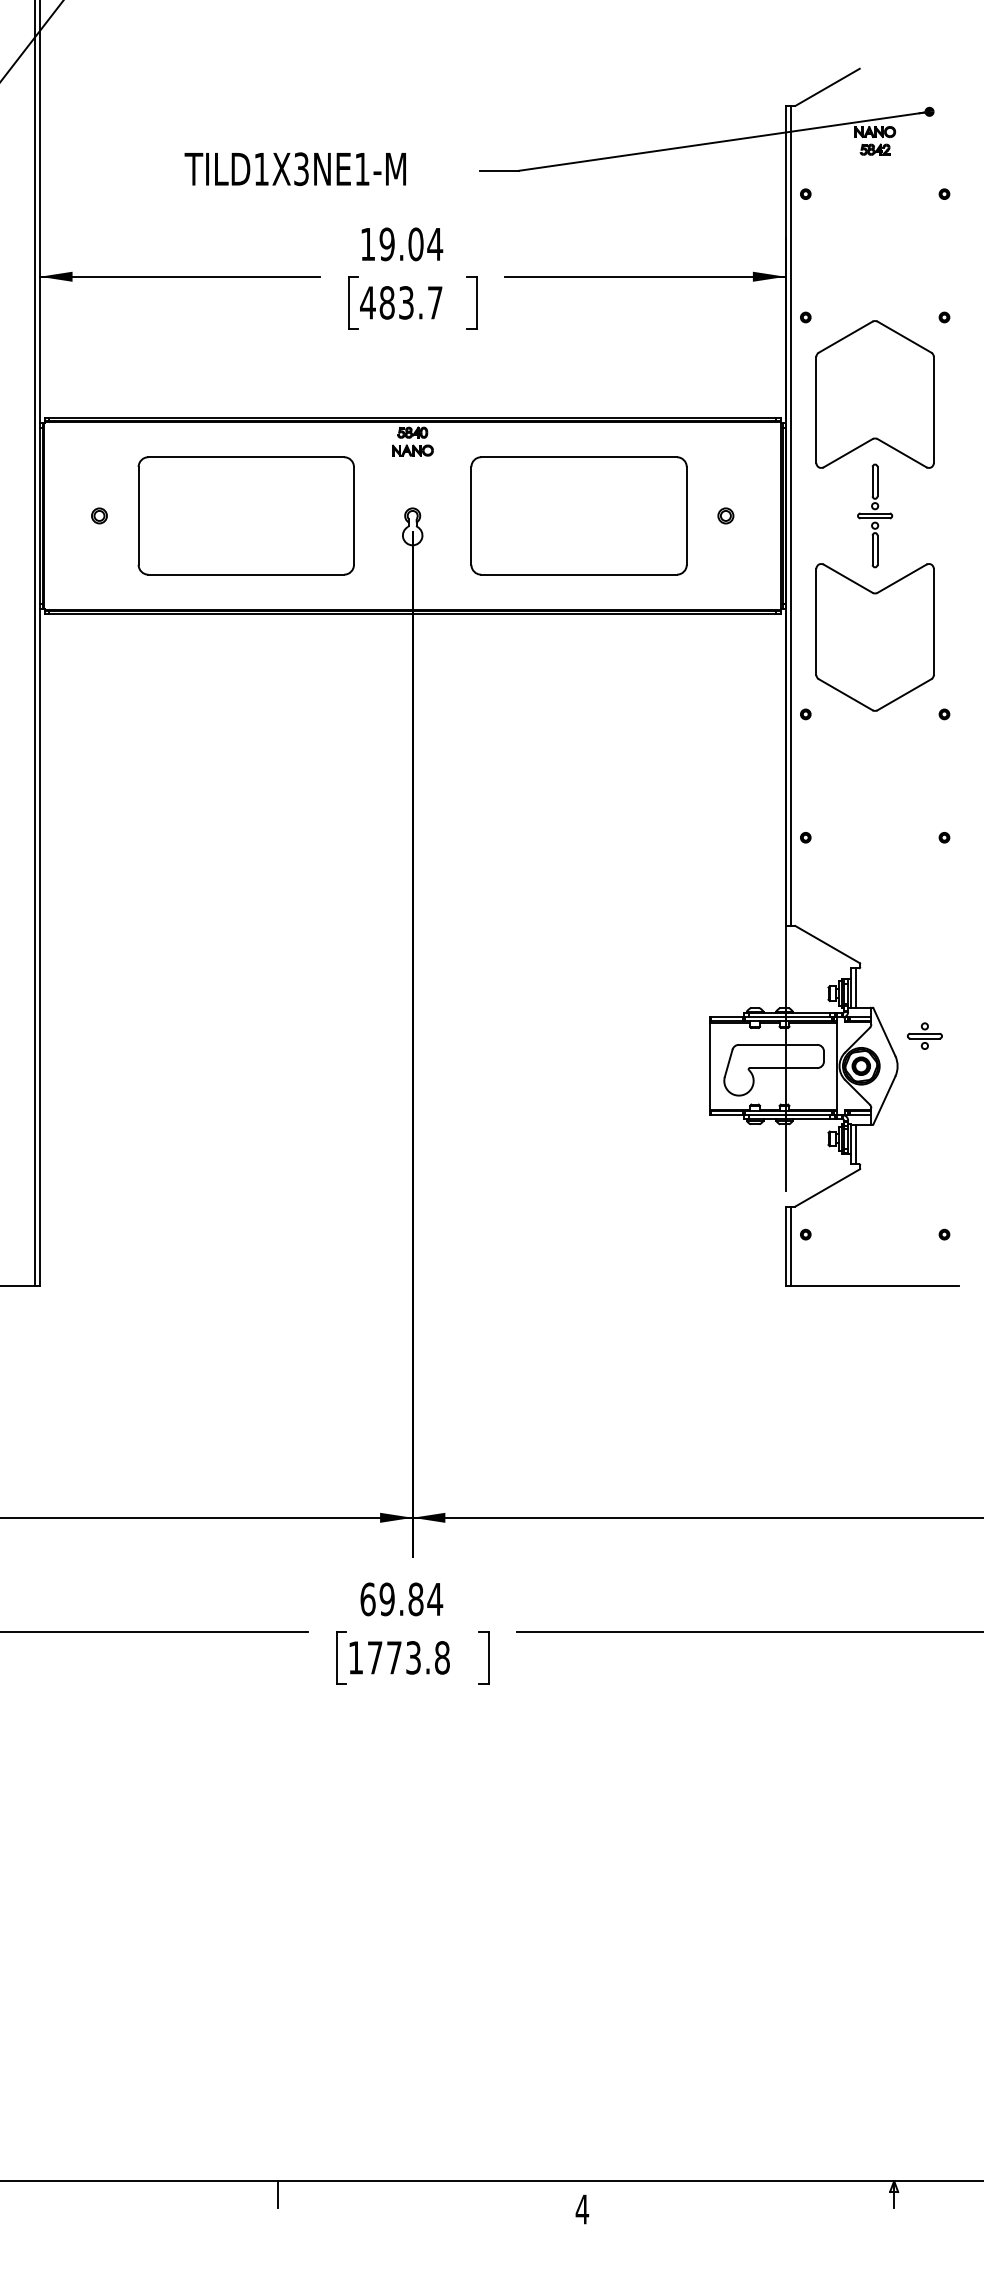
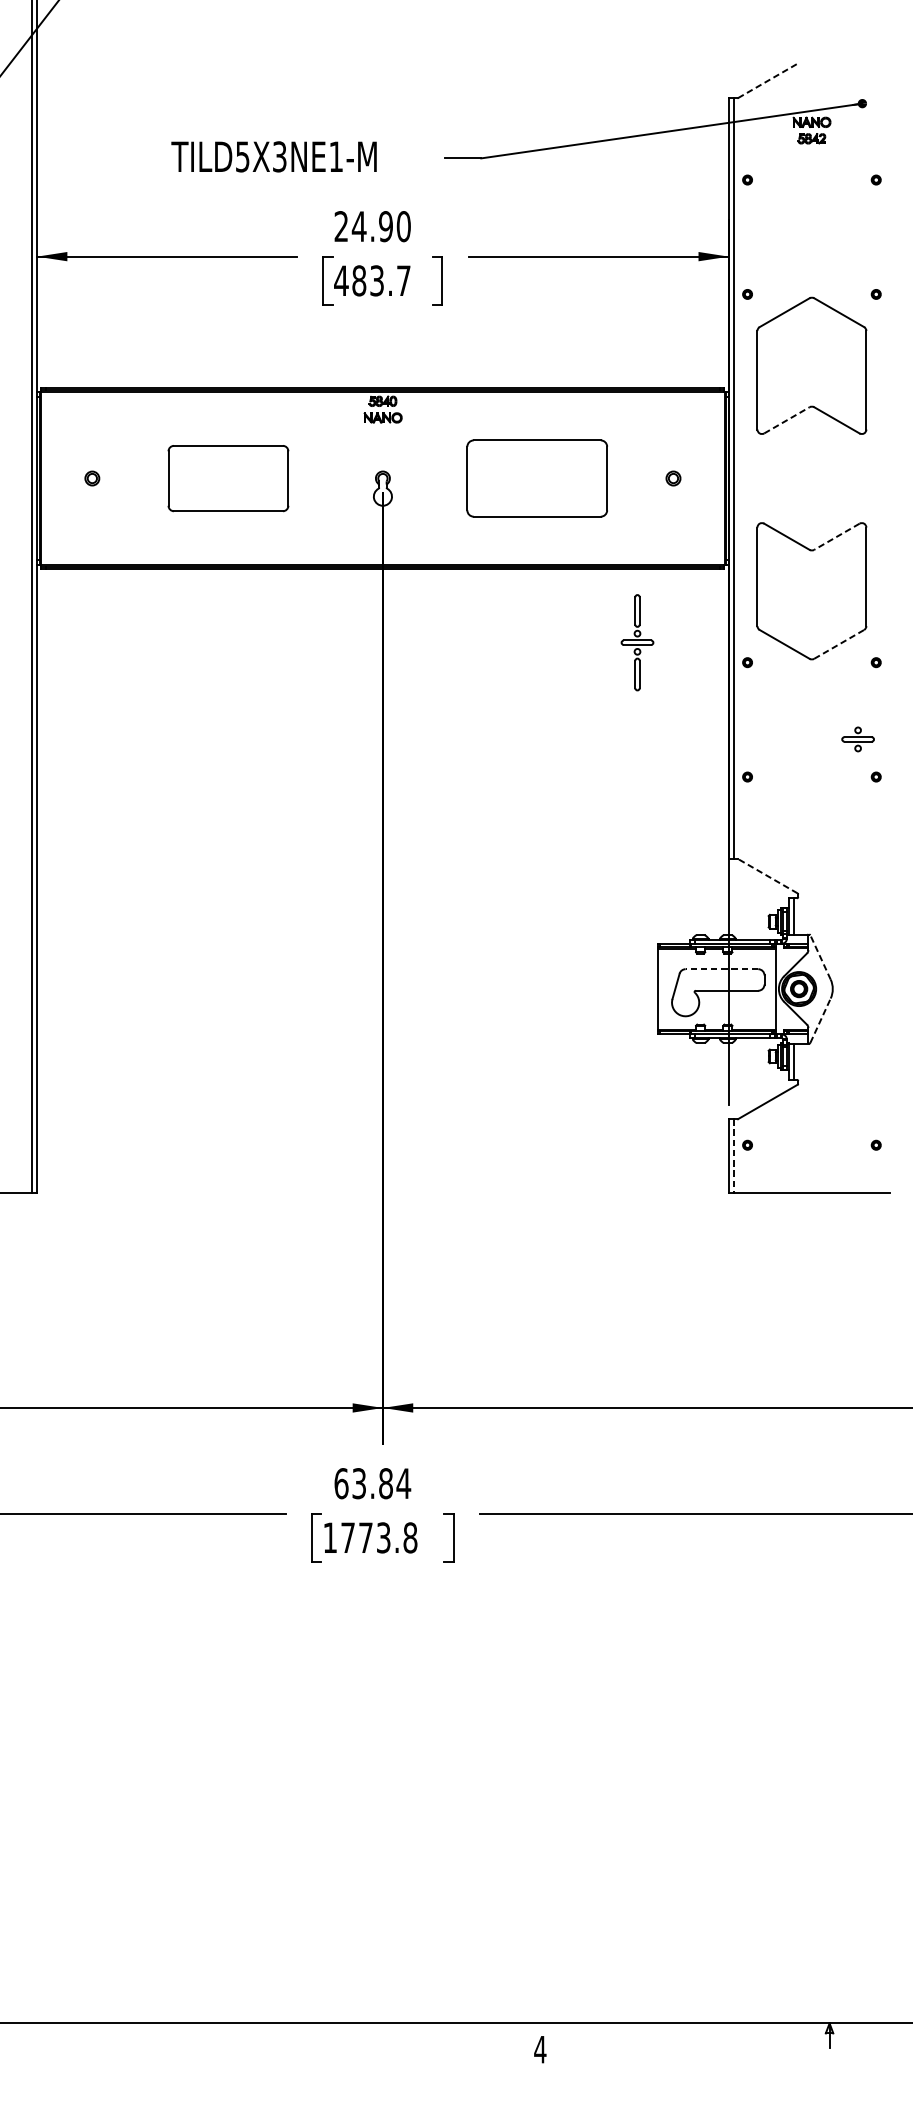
line: (828, 87) -> (768, 81), solid -> dashed
text: (261, 169) -> (242, 157), TILD1X3NE1-M -> TILD5X3NE1-M
text: (401, 244) -> (372, 226), 19.04 -> 24.90
line: (848, 452) -> (787, 419), solid -> dashed
part: (245, 515) -> (227, 478), size x0.6
part: (578, 515) -> (536, 478), size x0.7
part: (875, 515) -> (637, 642), moved
line: (901, 578) -> (836, 536), solid -> dashed
line: (904, 694) -> (839, 644), solid -> dashed
line: (827, 944) -> (767, 876), solid -> dashed
line: (884, 1031) -> (820, 956), solid -> dashed
part: (924, 1035) -> (857, 738), moved
line: (777, 1044) -> (721, 968), solid -> dashed
line: (884, 1099) -> (820, 1019), solid -> dashed
line: (790, 1246) -> (733, 1156), solid -> dashed
text: (386, 1599) -> (358, 1483), 69.84 -> 63.84
line: (277, 2194) -> (257, 2035), removed

